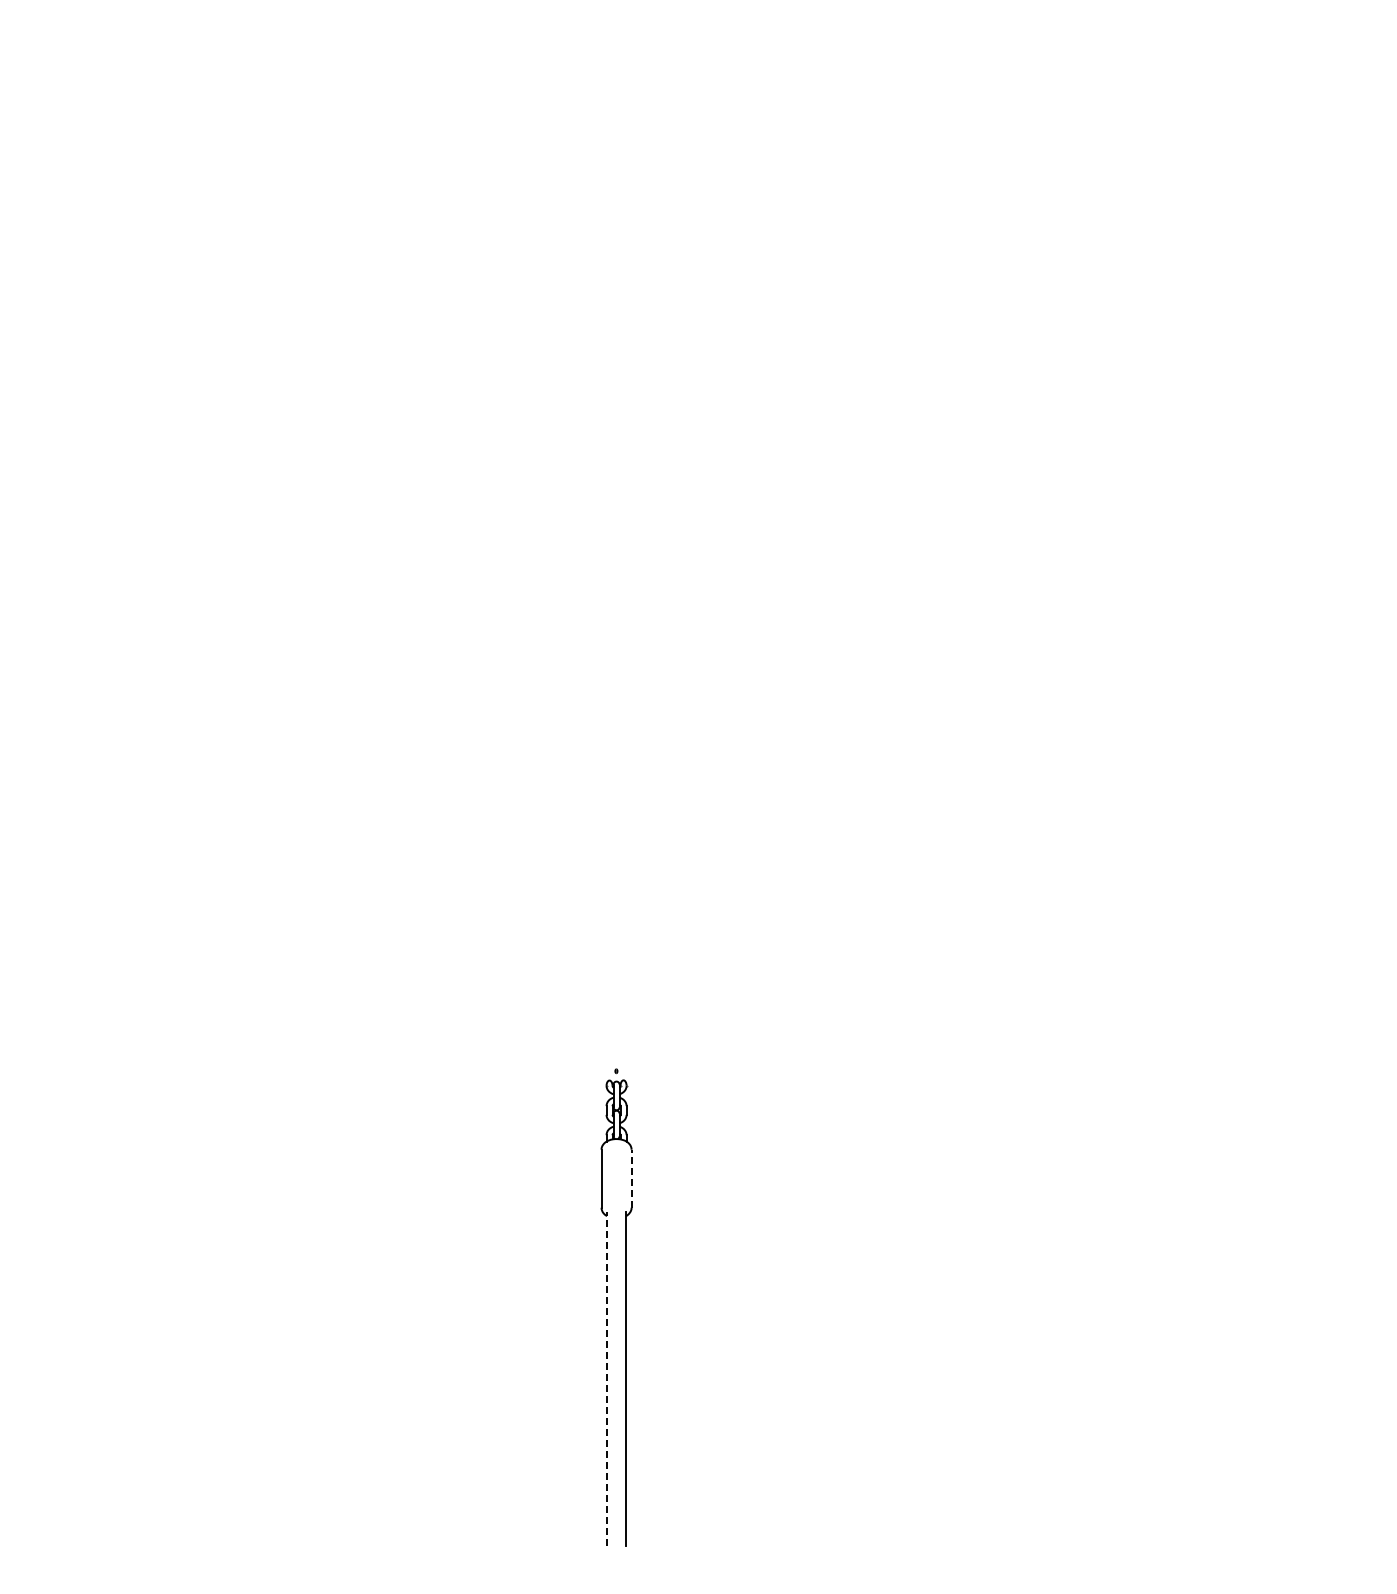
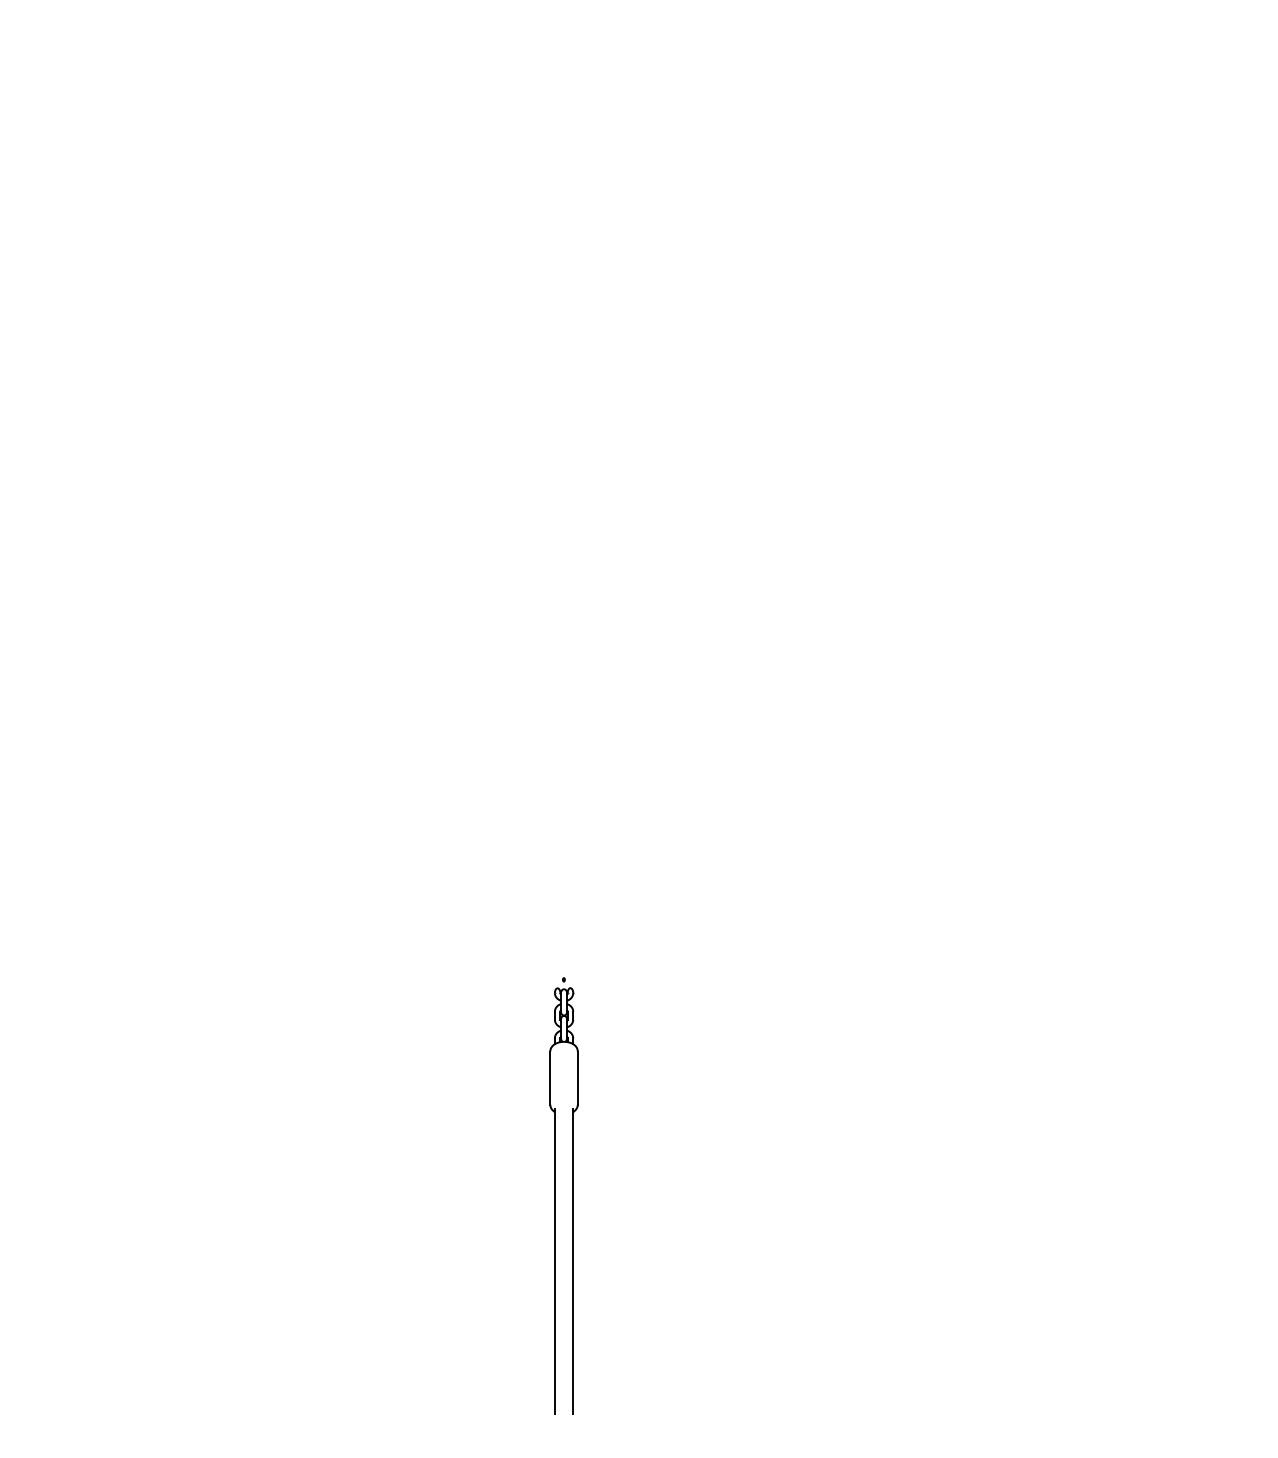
line: (631, 1178) -> (577, 1077), dashed -> solid
line: (607, 1378) -> (555, 1260), dashed -> solid

